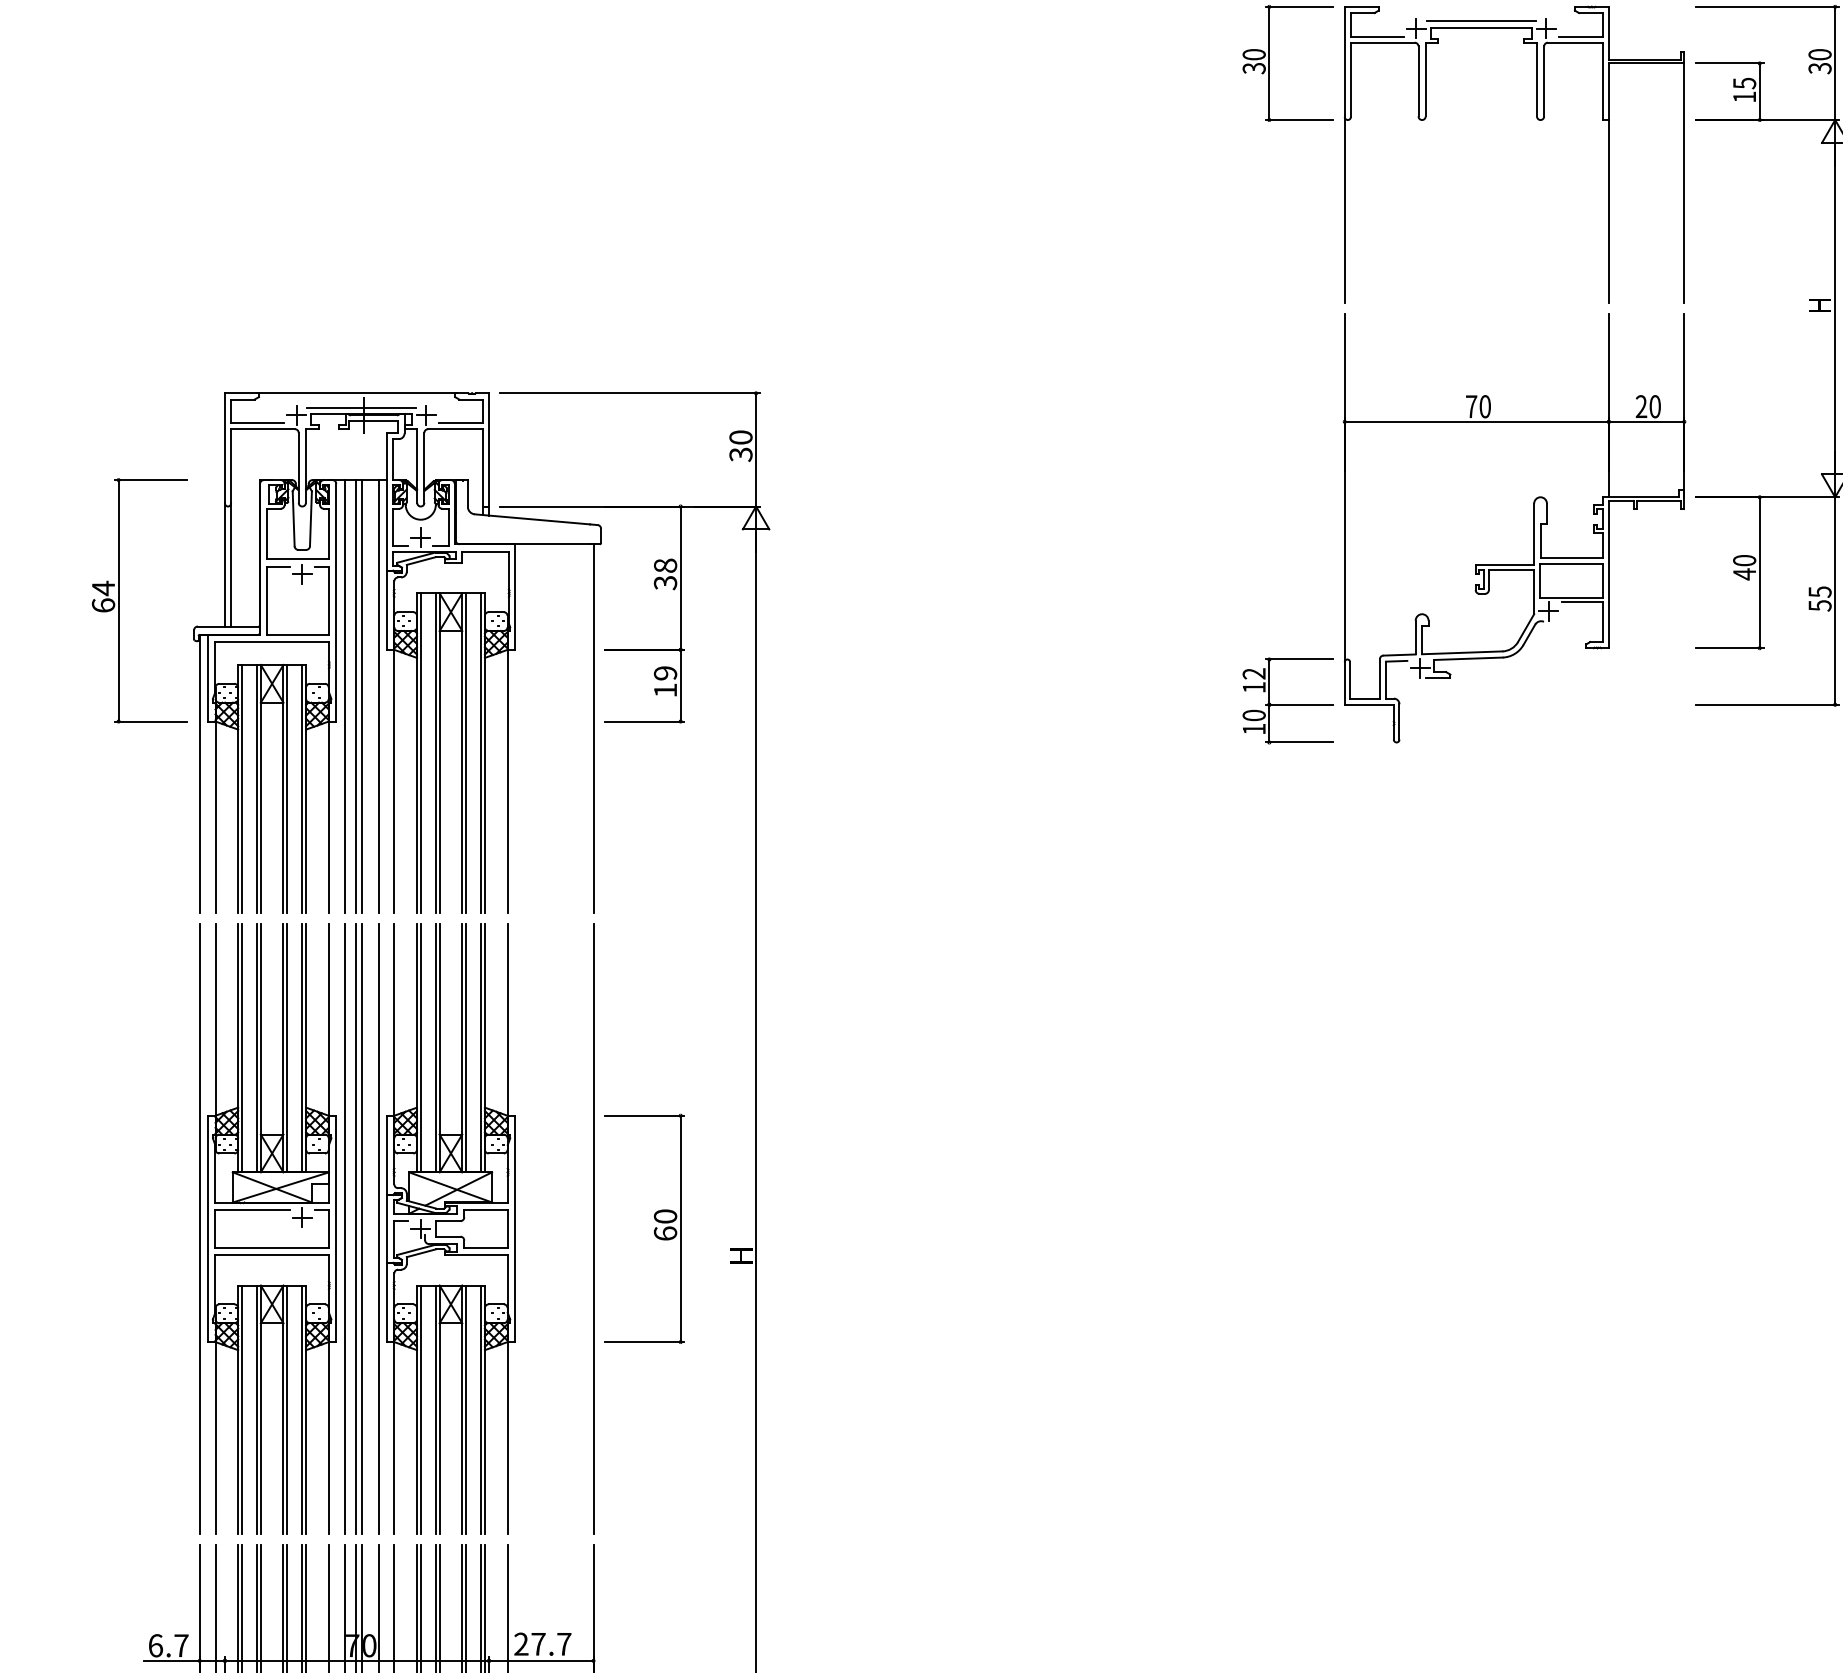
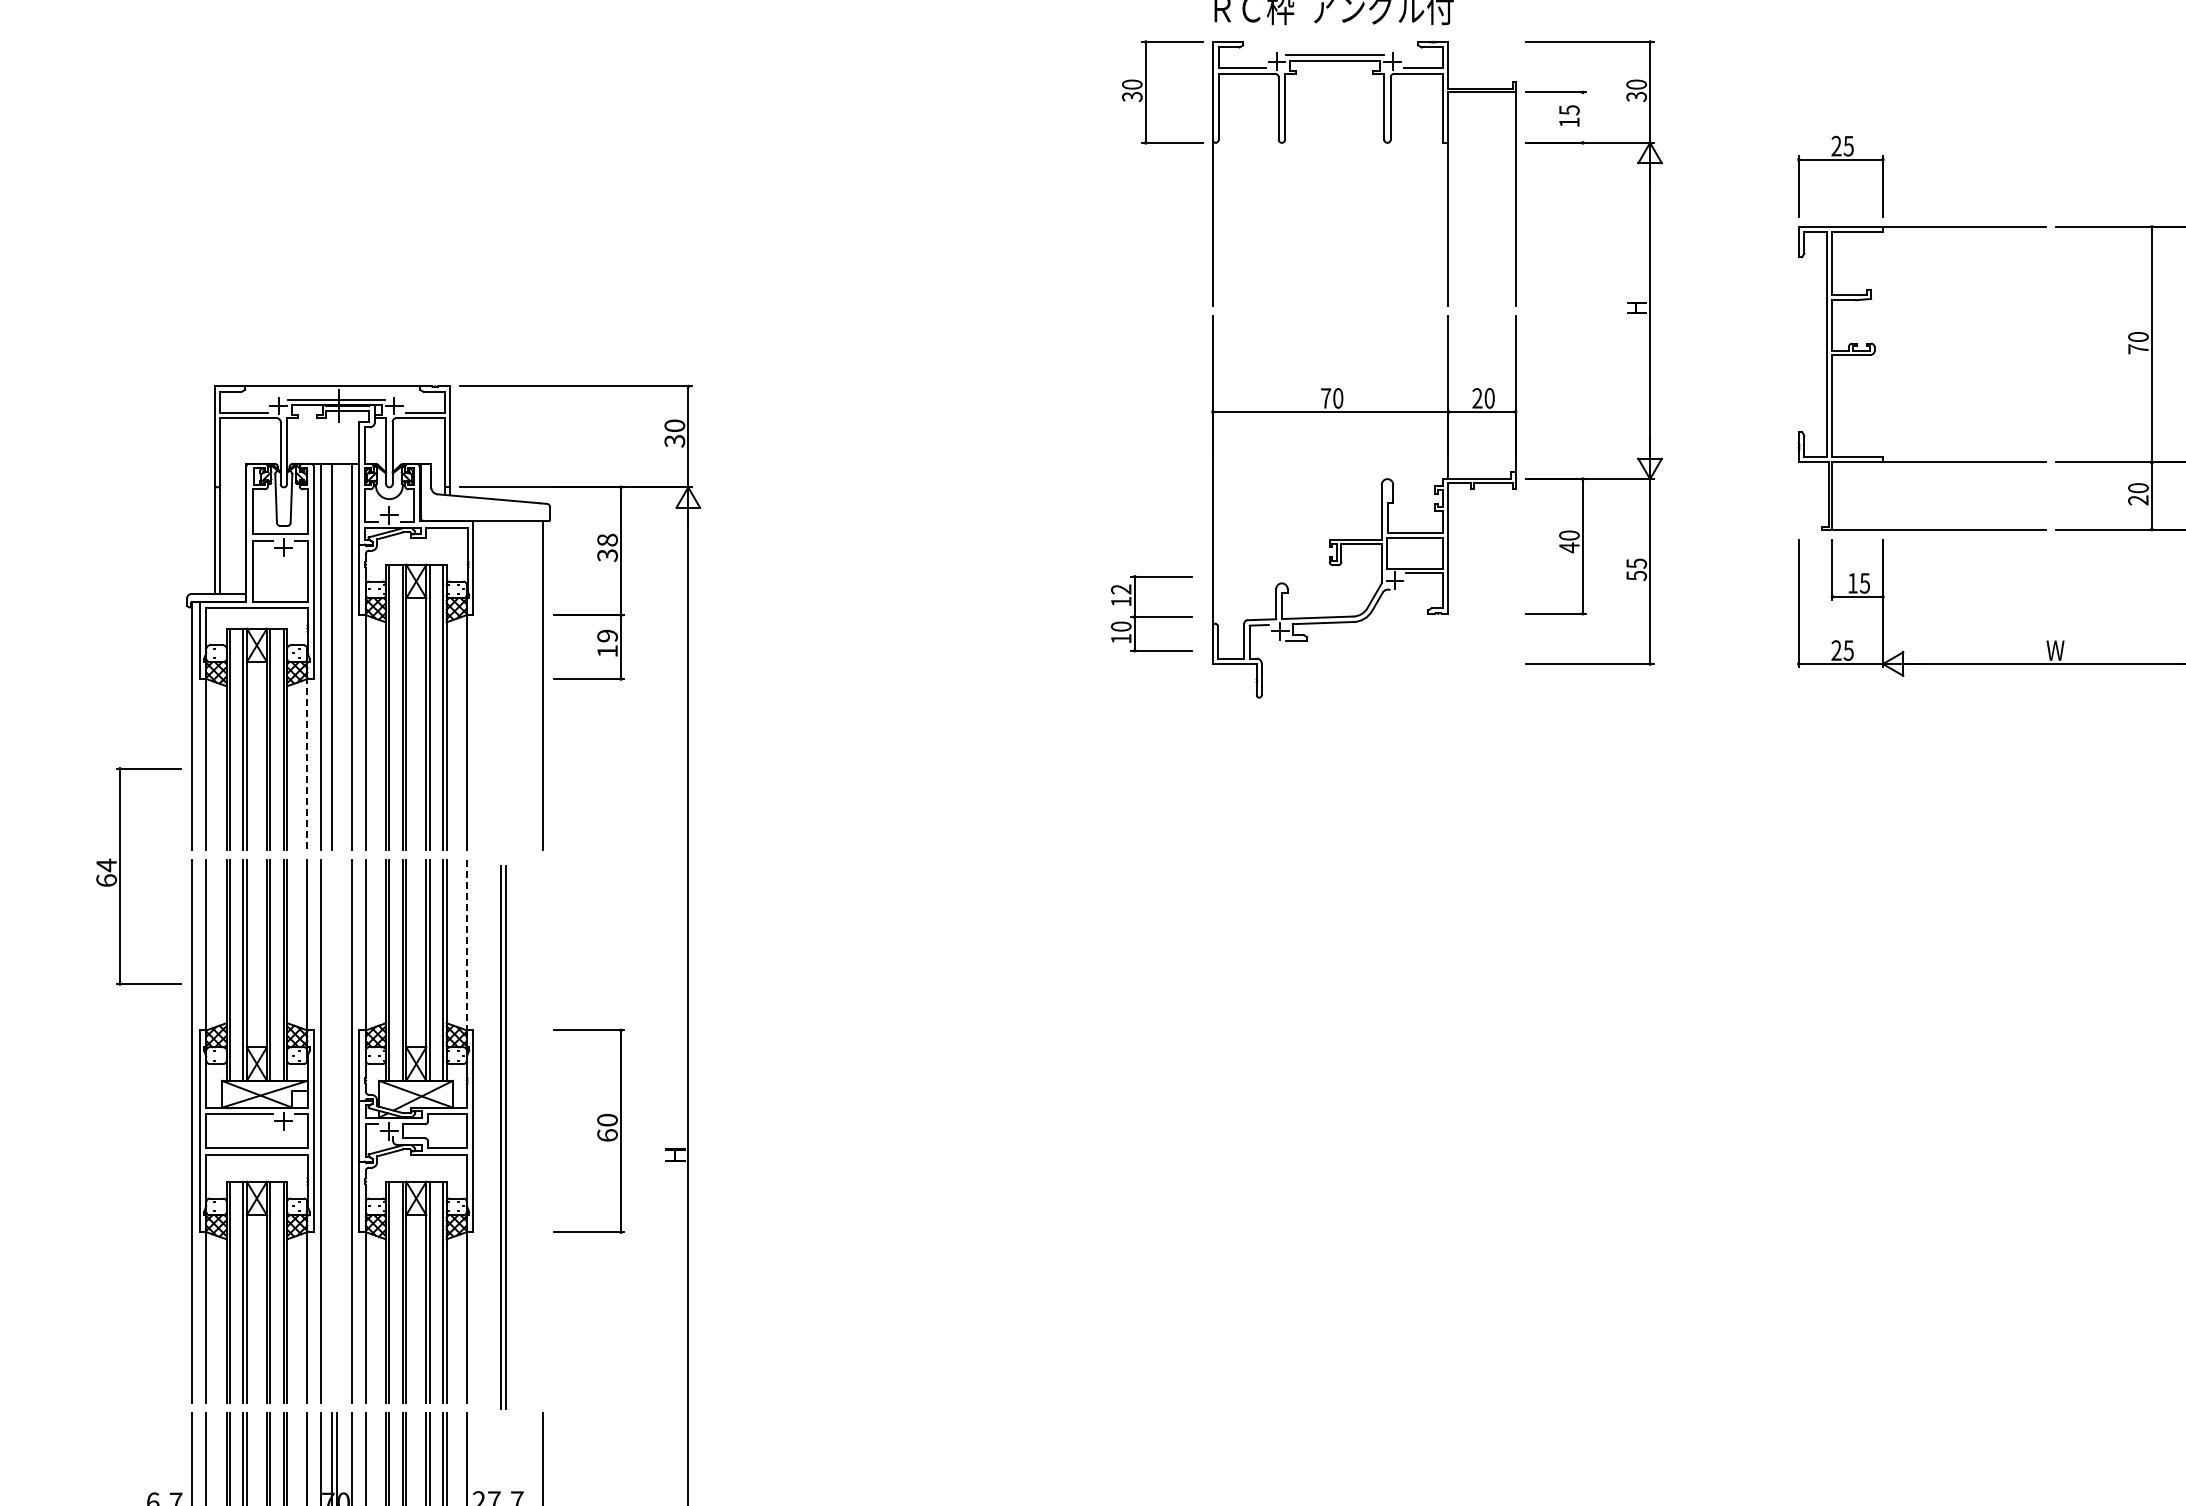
line: (1759, 91) -> (1582, 117), removed
part: (119, 600) -> (120, 876), moved
line: (361, 696) -> (336, 656), removed
part: (1288, 700) -> (1151, 613), moved
line: (328, 817) -> (307, 764), solid -> dashed
line: (507, 1031) -> (466, 955), solid -> dashed
line: (593, 1228) -> (543, 1130), removed
part: (359, 1229) -> (503, 1137), moved

